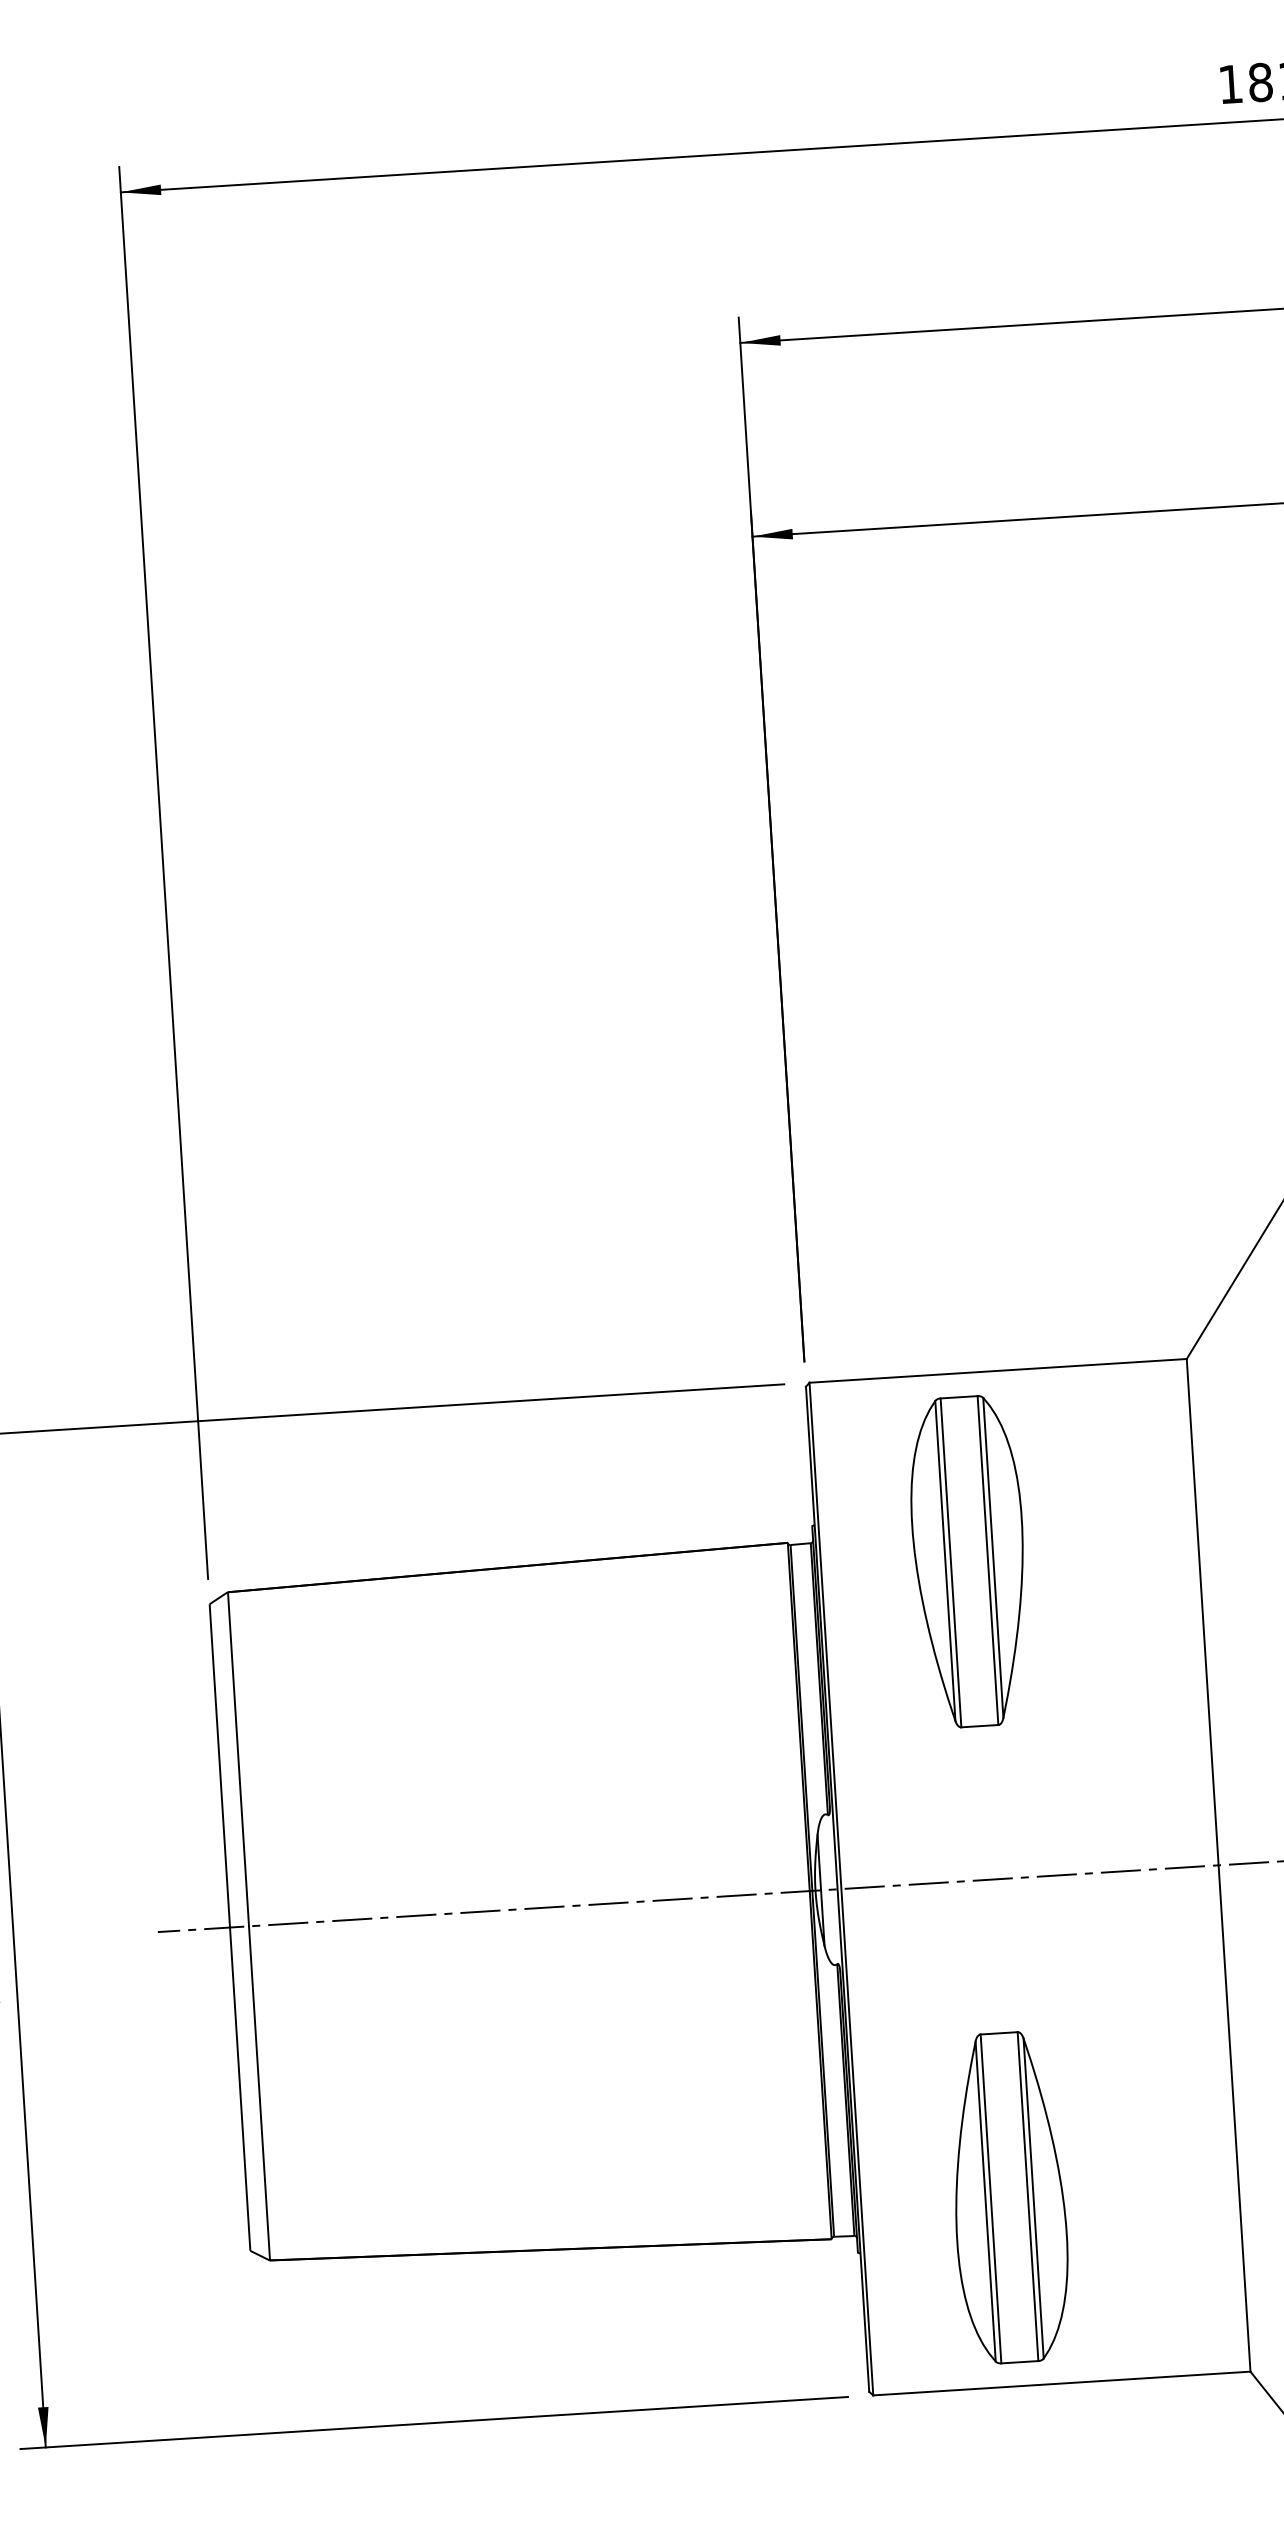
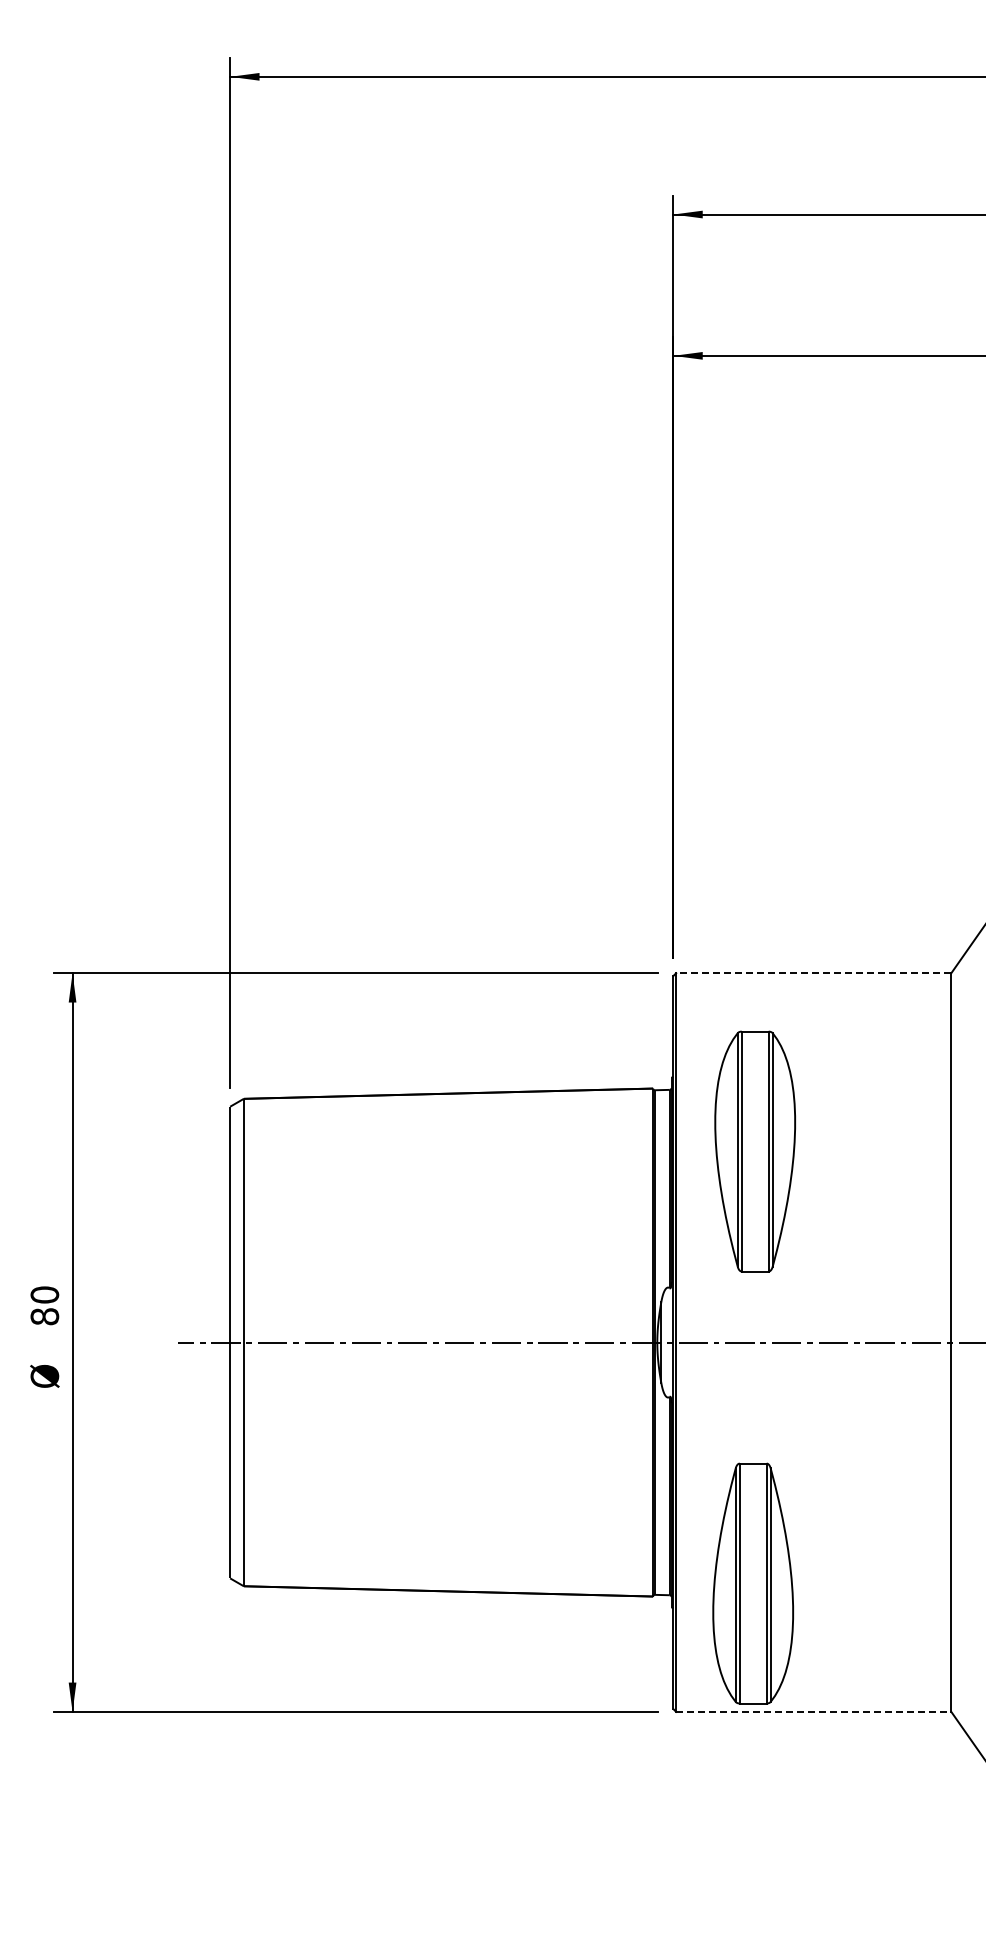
line: (997, 1371) -> (813, 973), solid -> dashed
part: (968, 1561) -> (754, 1151), moved
part: (1008, 2197) -> (752, 1583), moved
line: (1061, 2383) -> (813, 1711), solid -> dashed

